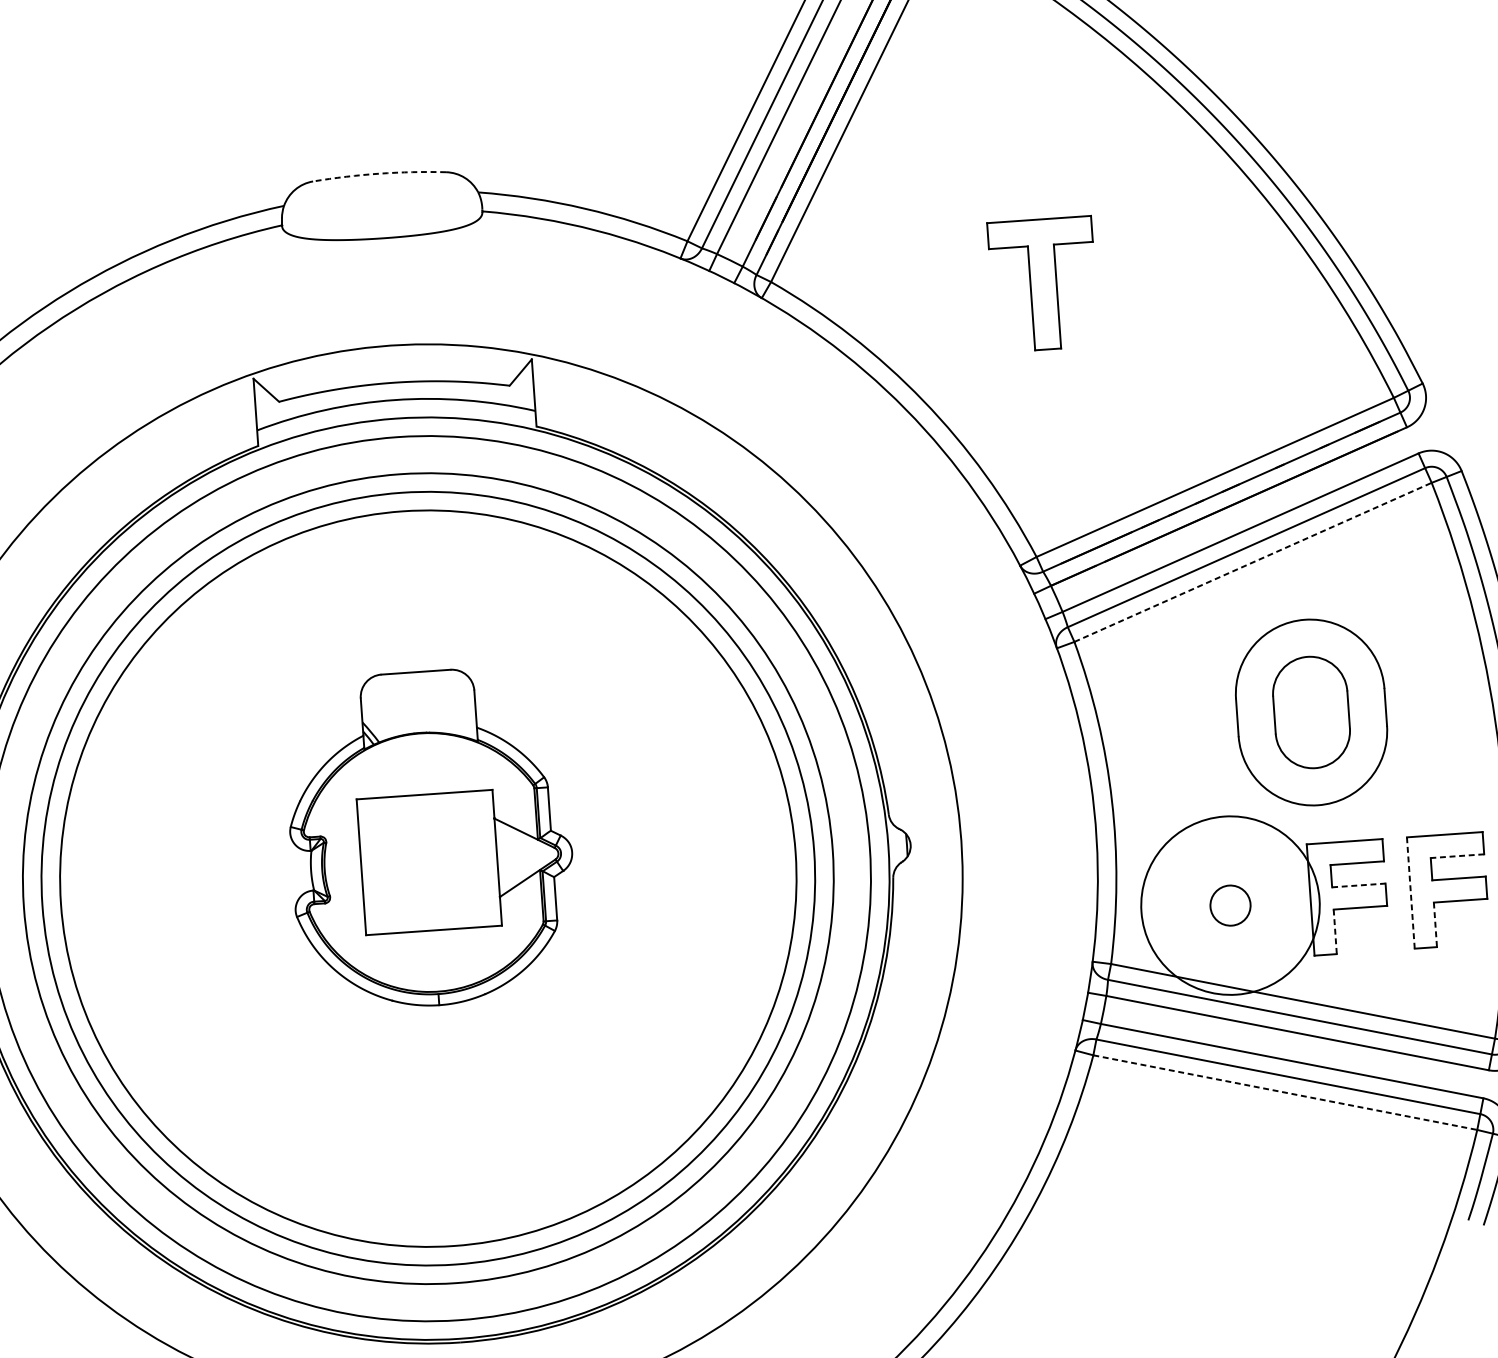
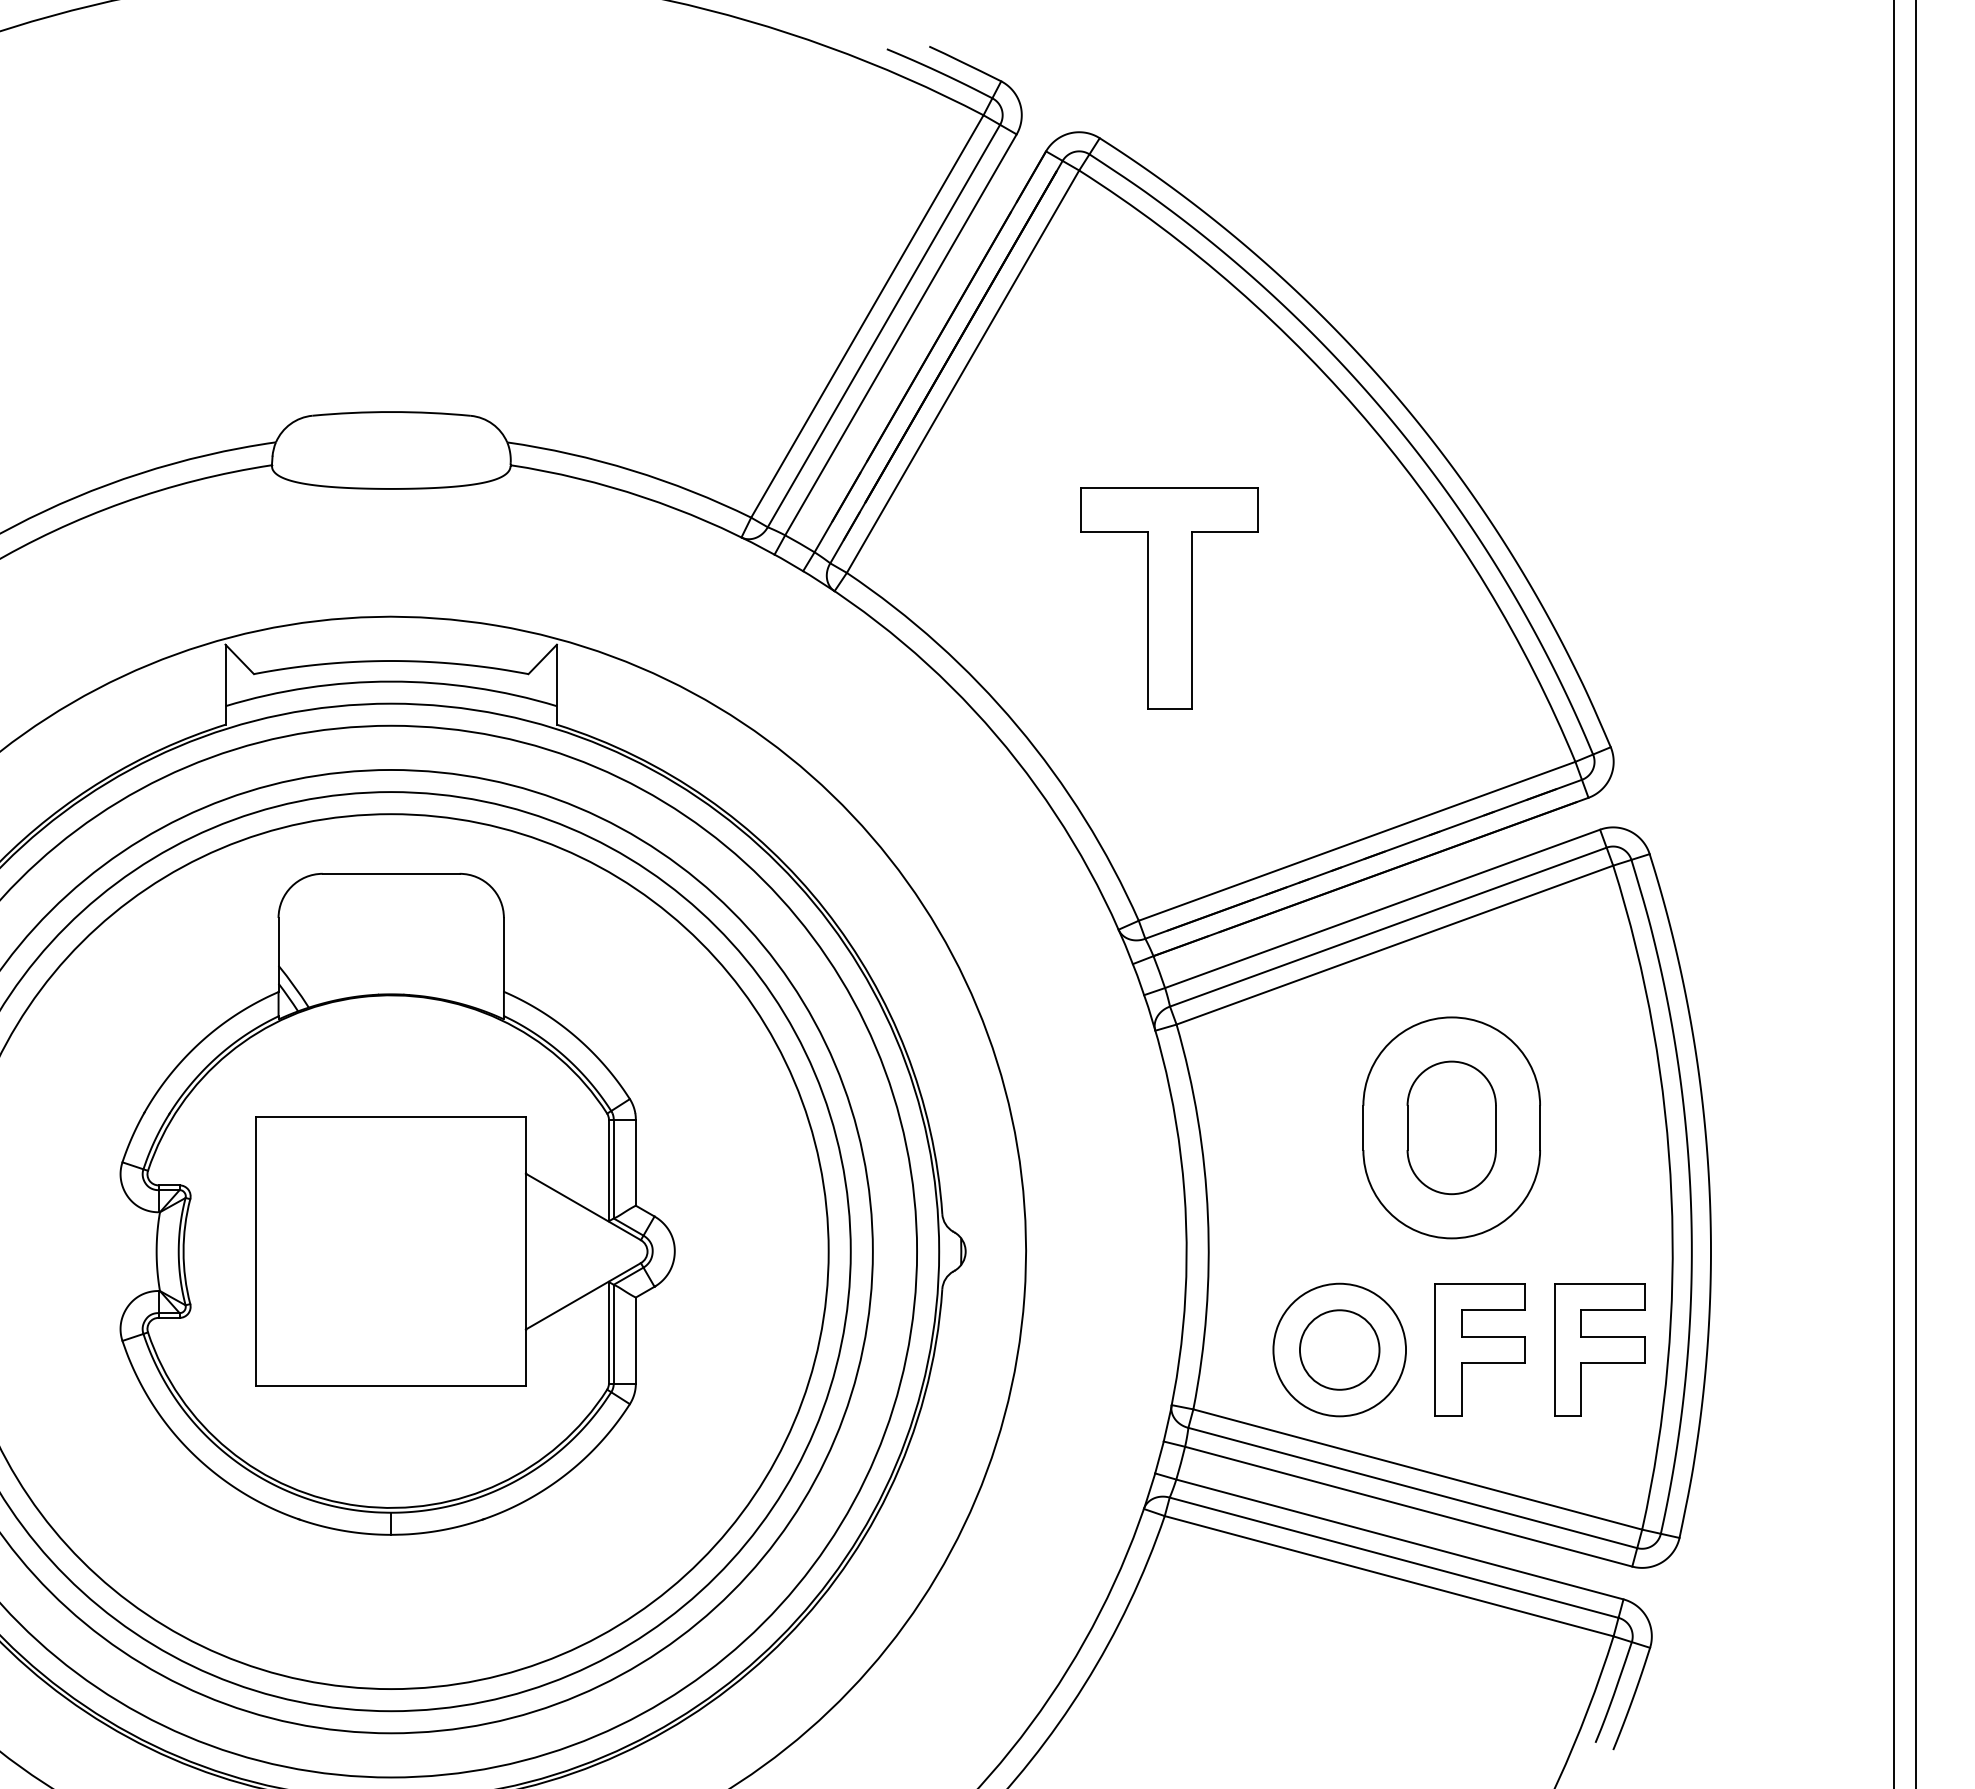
arc: (379, 174) -> (391, 412), dashed -> solid
part: (1043, 284) -> (1169, 598), size x1.43
line: (1253, 561) -> (1395, 944), dashed -> solid
part: (430, 837) -> (397, 1203), size x1.67
line: (1457, 856) -> (1612, 1310), dashed -> solid
line: (1358, 885) -> (1493, 1336), dashed -> solid
line: (1410, 892) -> (1554, 1349), dashed -> solid
circle: (1230, 905) -> (1339, 1349), size x0.62
circle: (1230, 905) -> (1339, 1349), size x1.67
line: (1435, 924) -> (1581, 1389), dashed -> solid
line: (1335, 931) -> (1461, 1389), dashed -> solid
line: (1285, 1092) -> (1389, 1576), dashed -> solid

